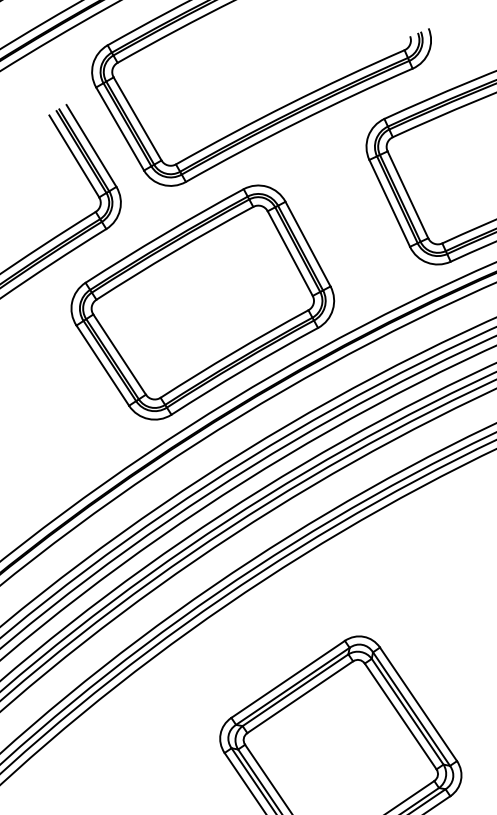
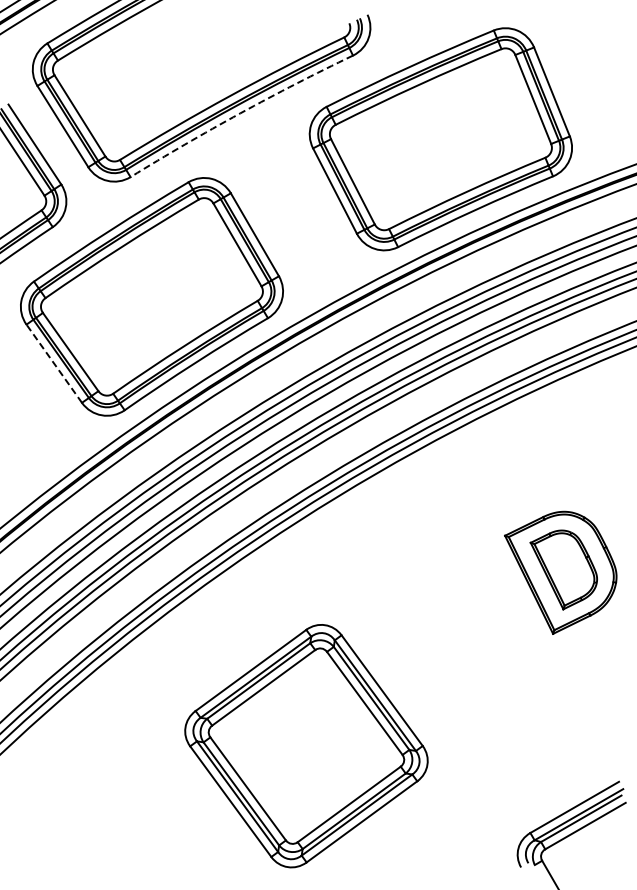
arc: (298, 122) -> (240, 113), solid -> dashed
line: (103, 365) -> (54, 363), solid -> dashed

